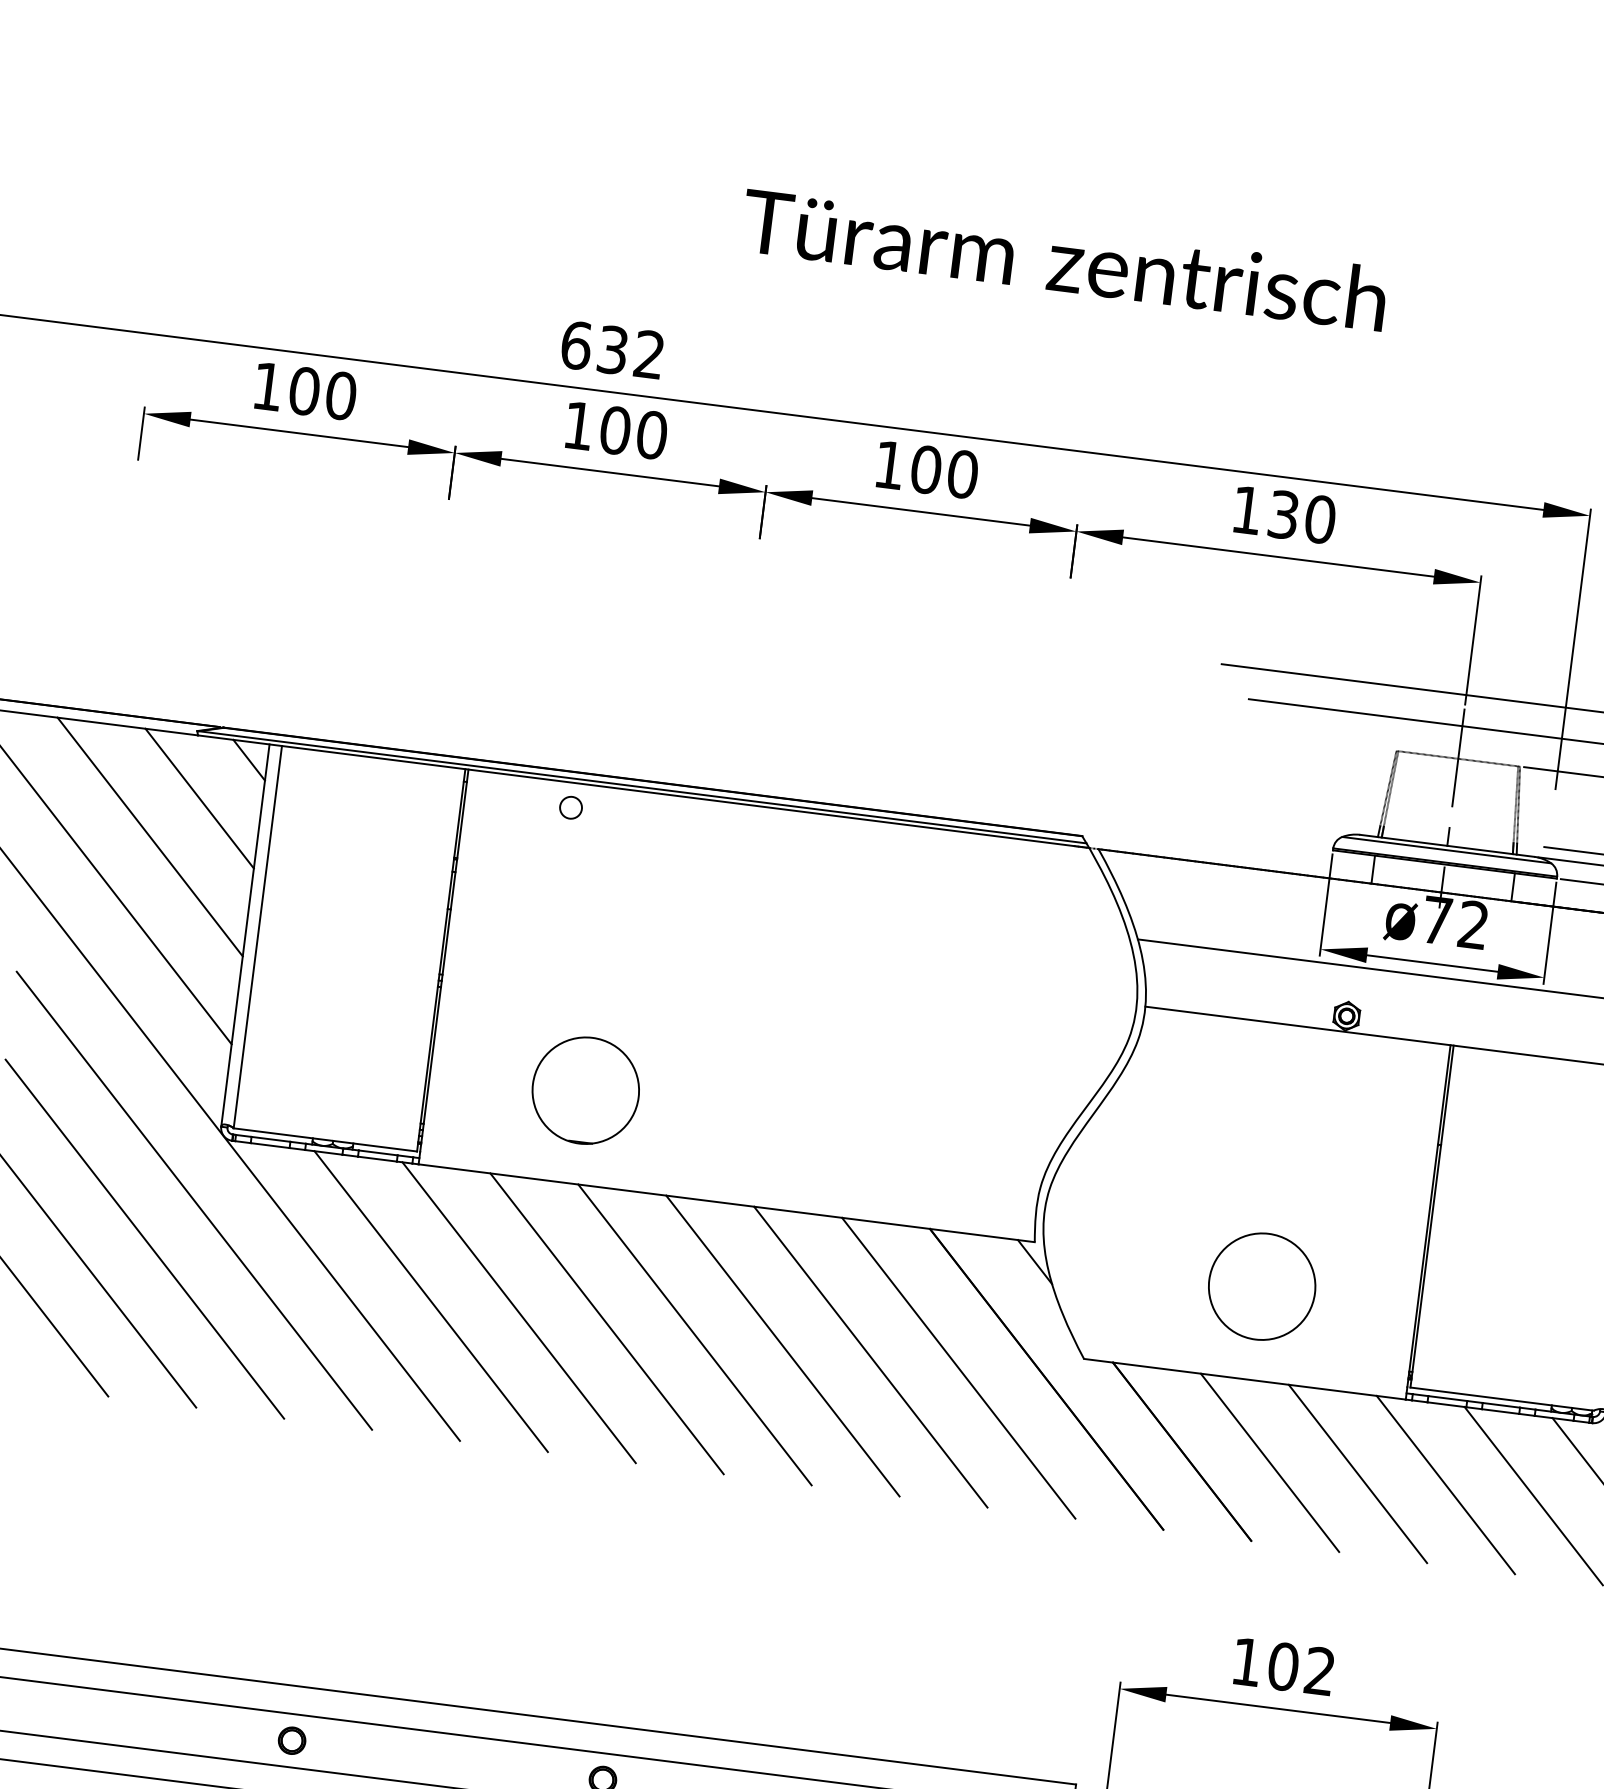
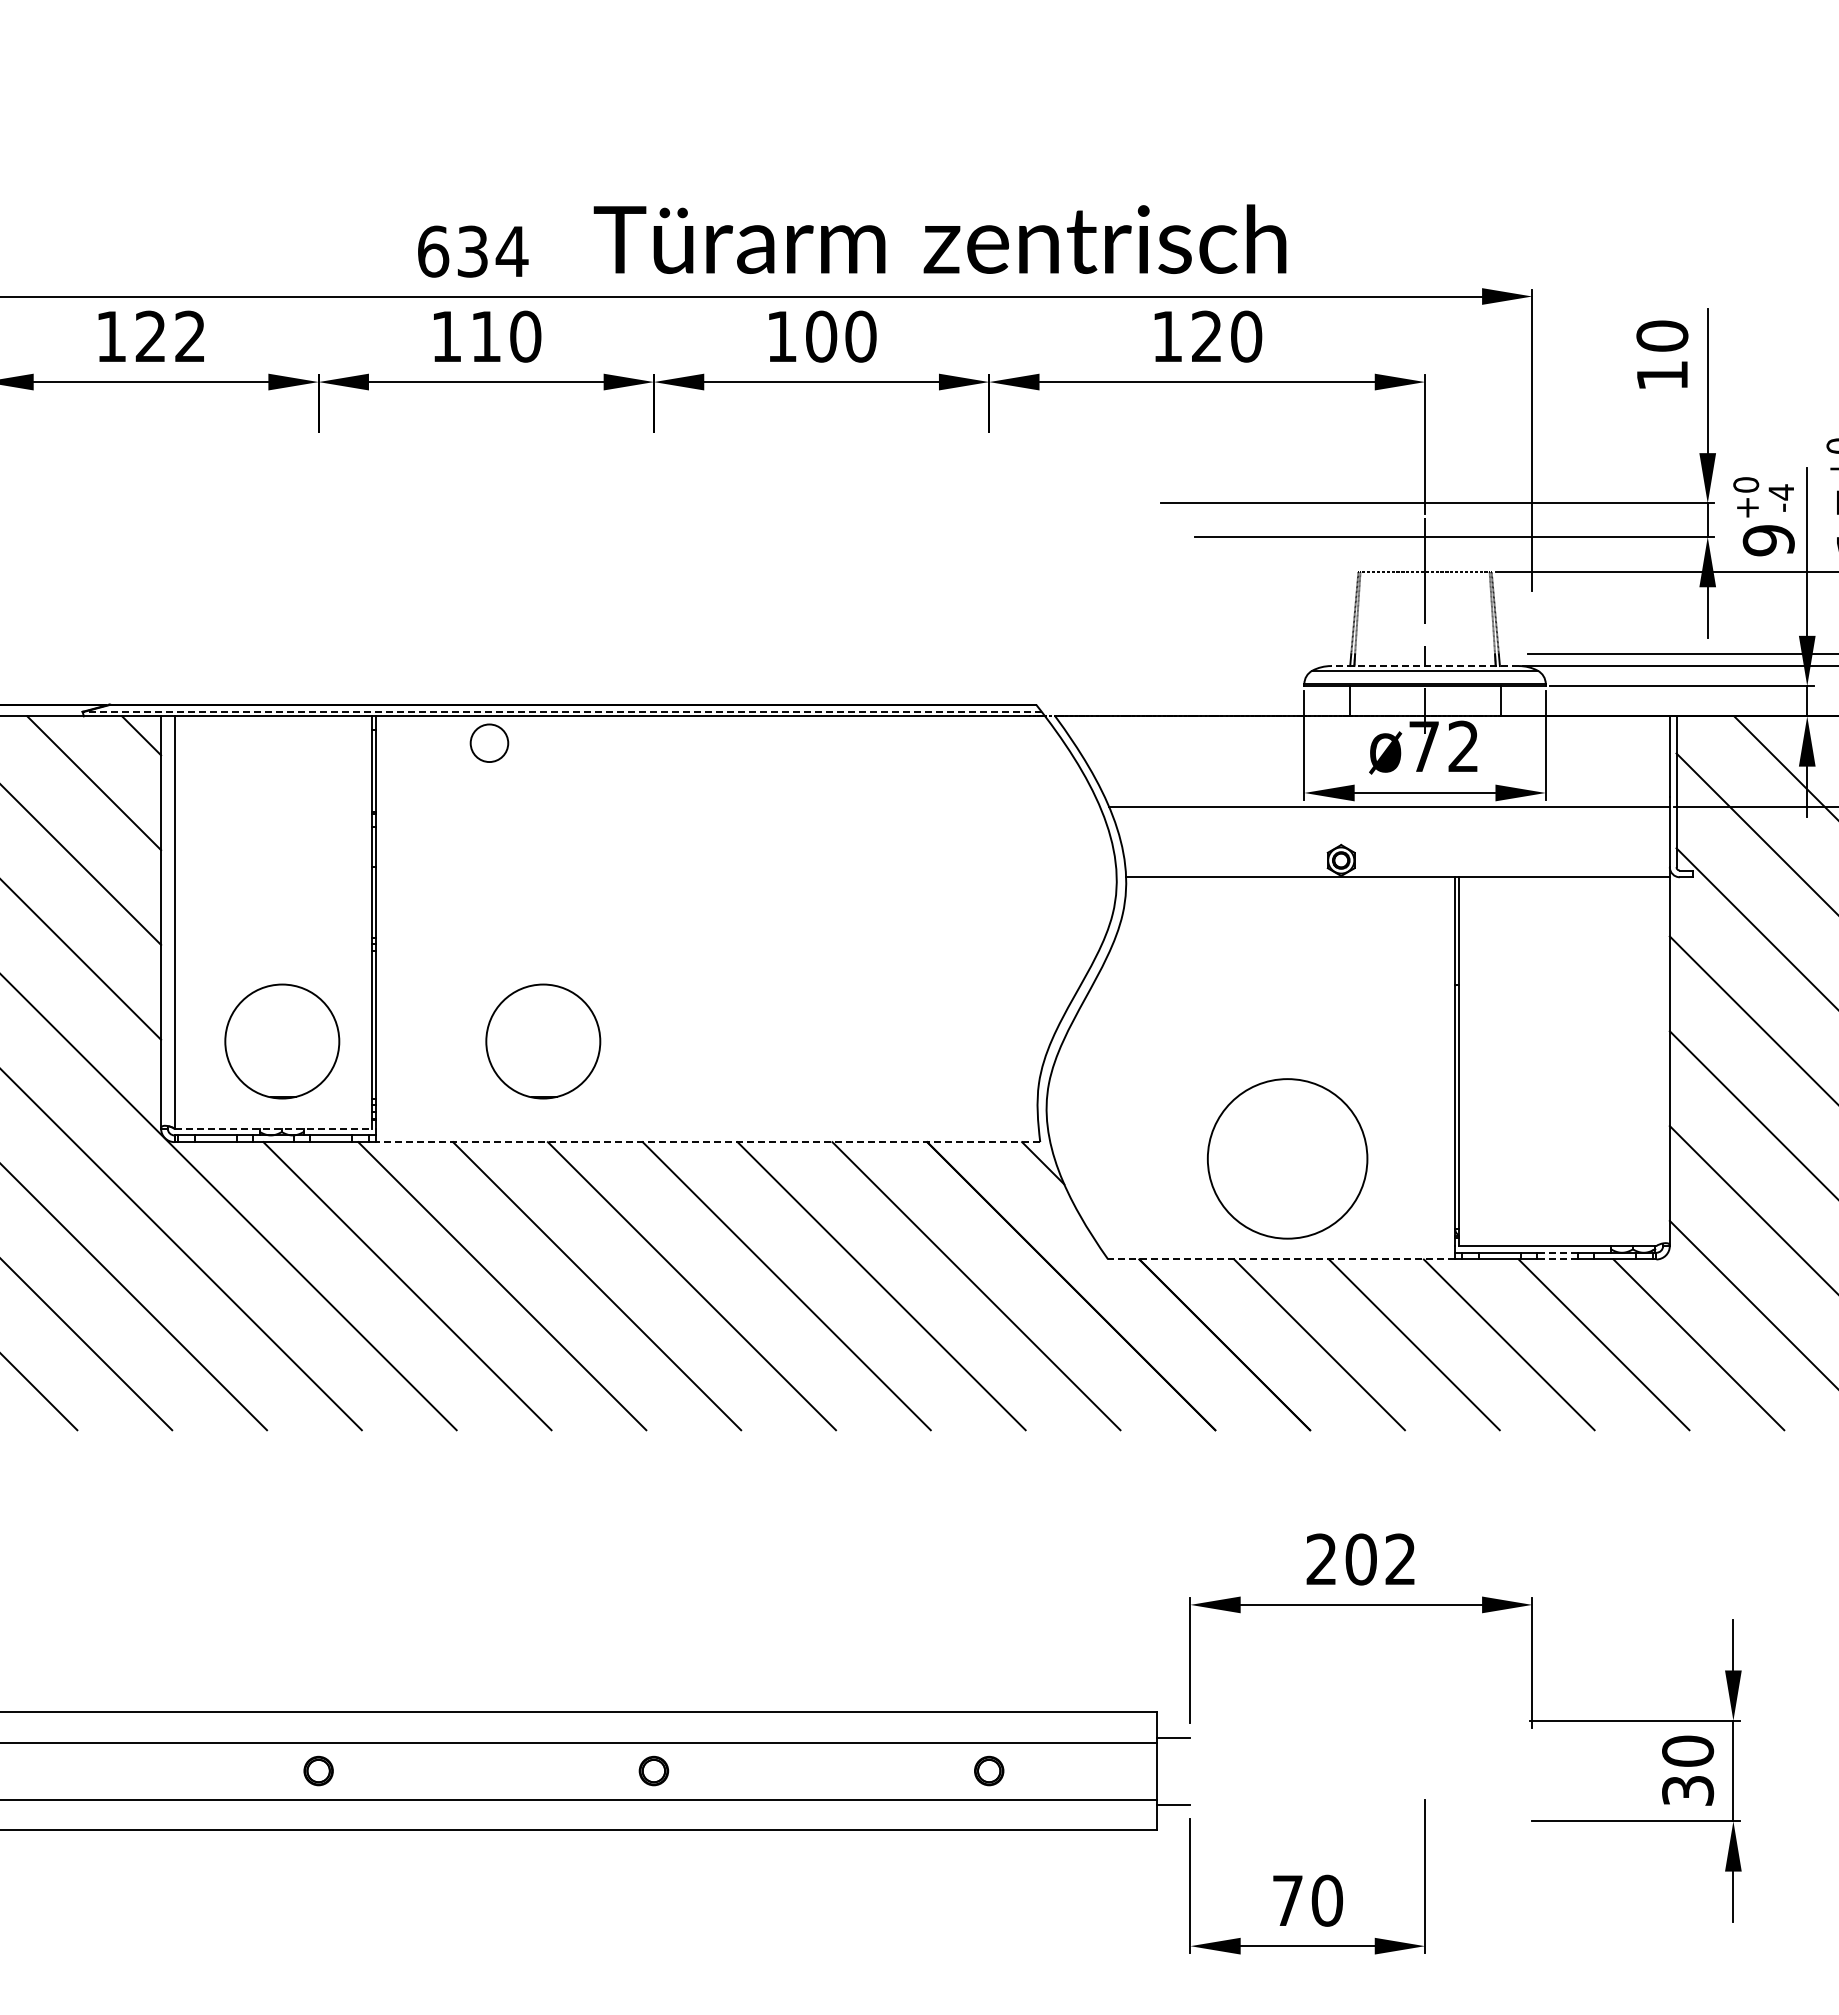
text: (1064, 259) -> (939, 238), moved
text: (648, 353) -> (511, 250), 632 -> 634
text: (322, 393) -> (170, 336), 100 -> 122
text: (614, 430) -> (485, 336), 100 -> 110
text: (1283, 514) -> (1206, 336), 130 -> 120
line: (643, 787) -> (563, 711), solid -> dashed
circle: (570, 807) -> (489, 742), size x1.6
line: (1447, 846) -> (1425, 666), solid -> dashed
part: (344, 1060) -> (282, 1041), added
line: (325, 1139) -> (273, 1128), solid -> dashed
line: (726, 1203) -> (707, 1142), solid -> dashed
circle: (1262, 1286) -> (1287, 1158), size x1.4
line: (1244, 1379) -> (1281, 1259), solid -> dashed
line: (1501, 1405) -> (1557, 1252), solid -> dashed
line: (1500, 1411) -> (1557, 1259), solid -> dashed
text: (1245, 1661) -> (1320, 1558), 102 -> 202

